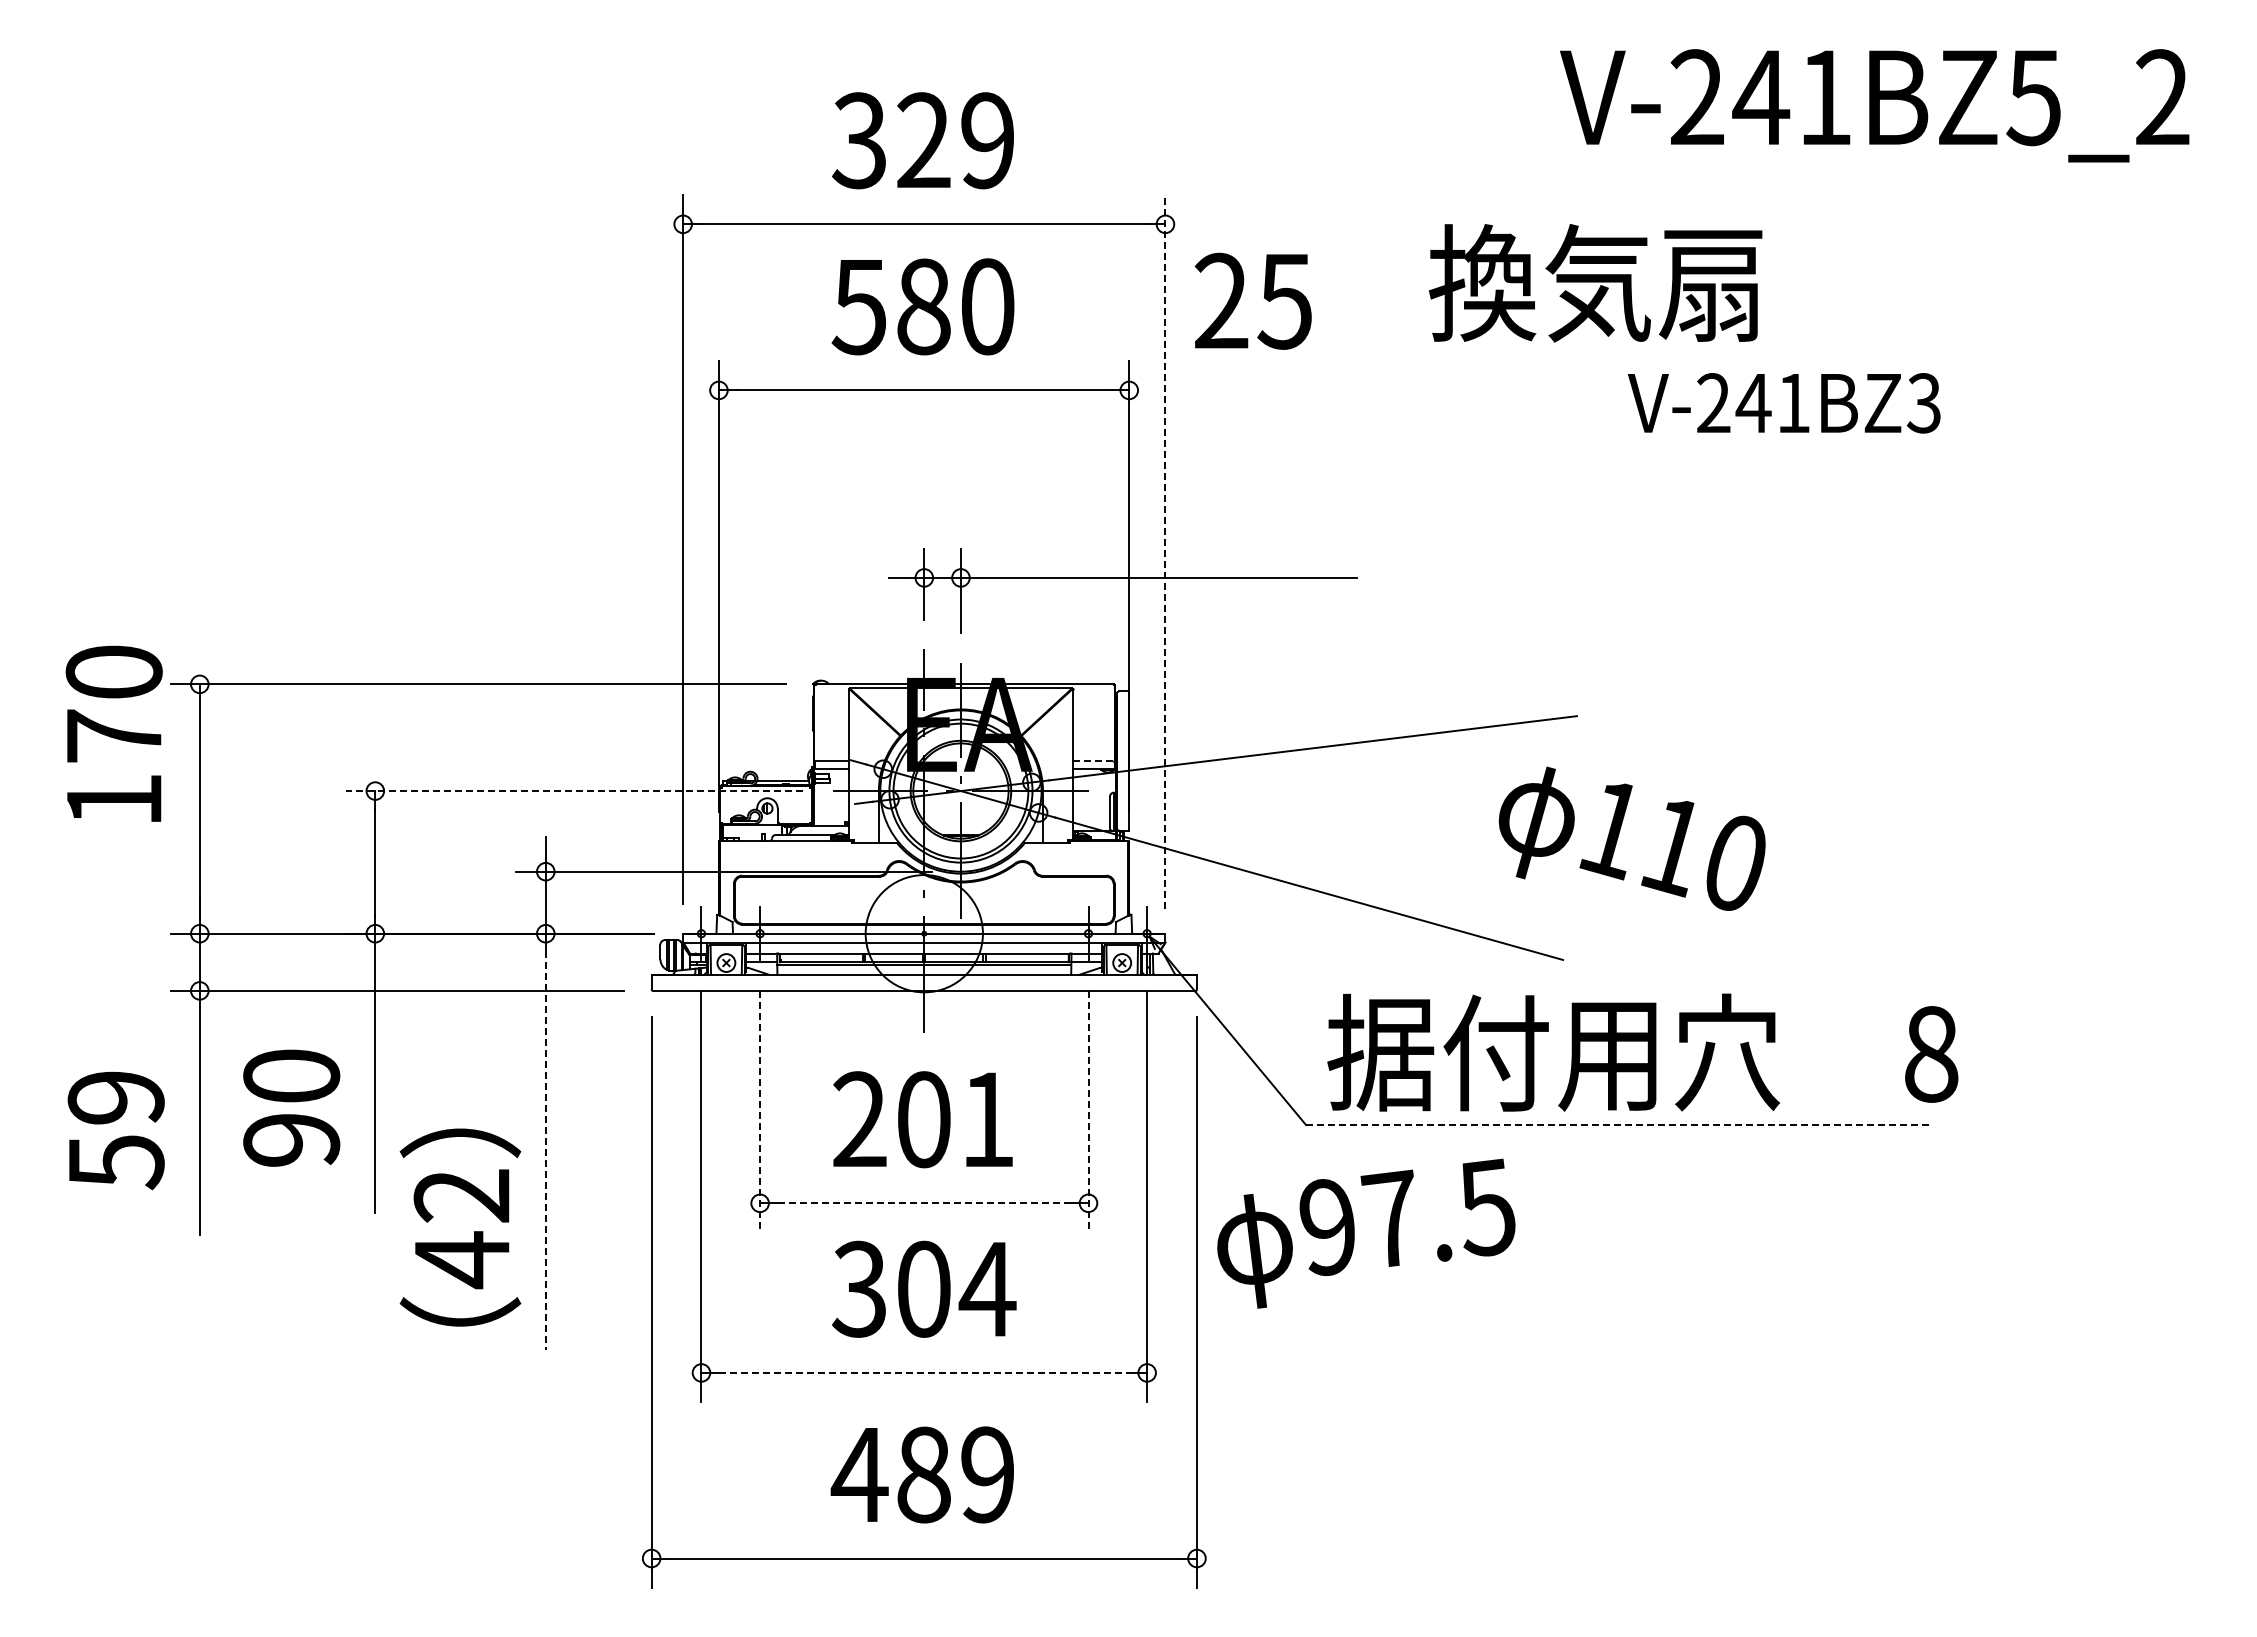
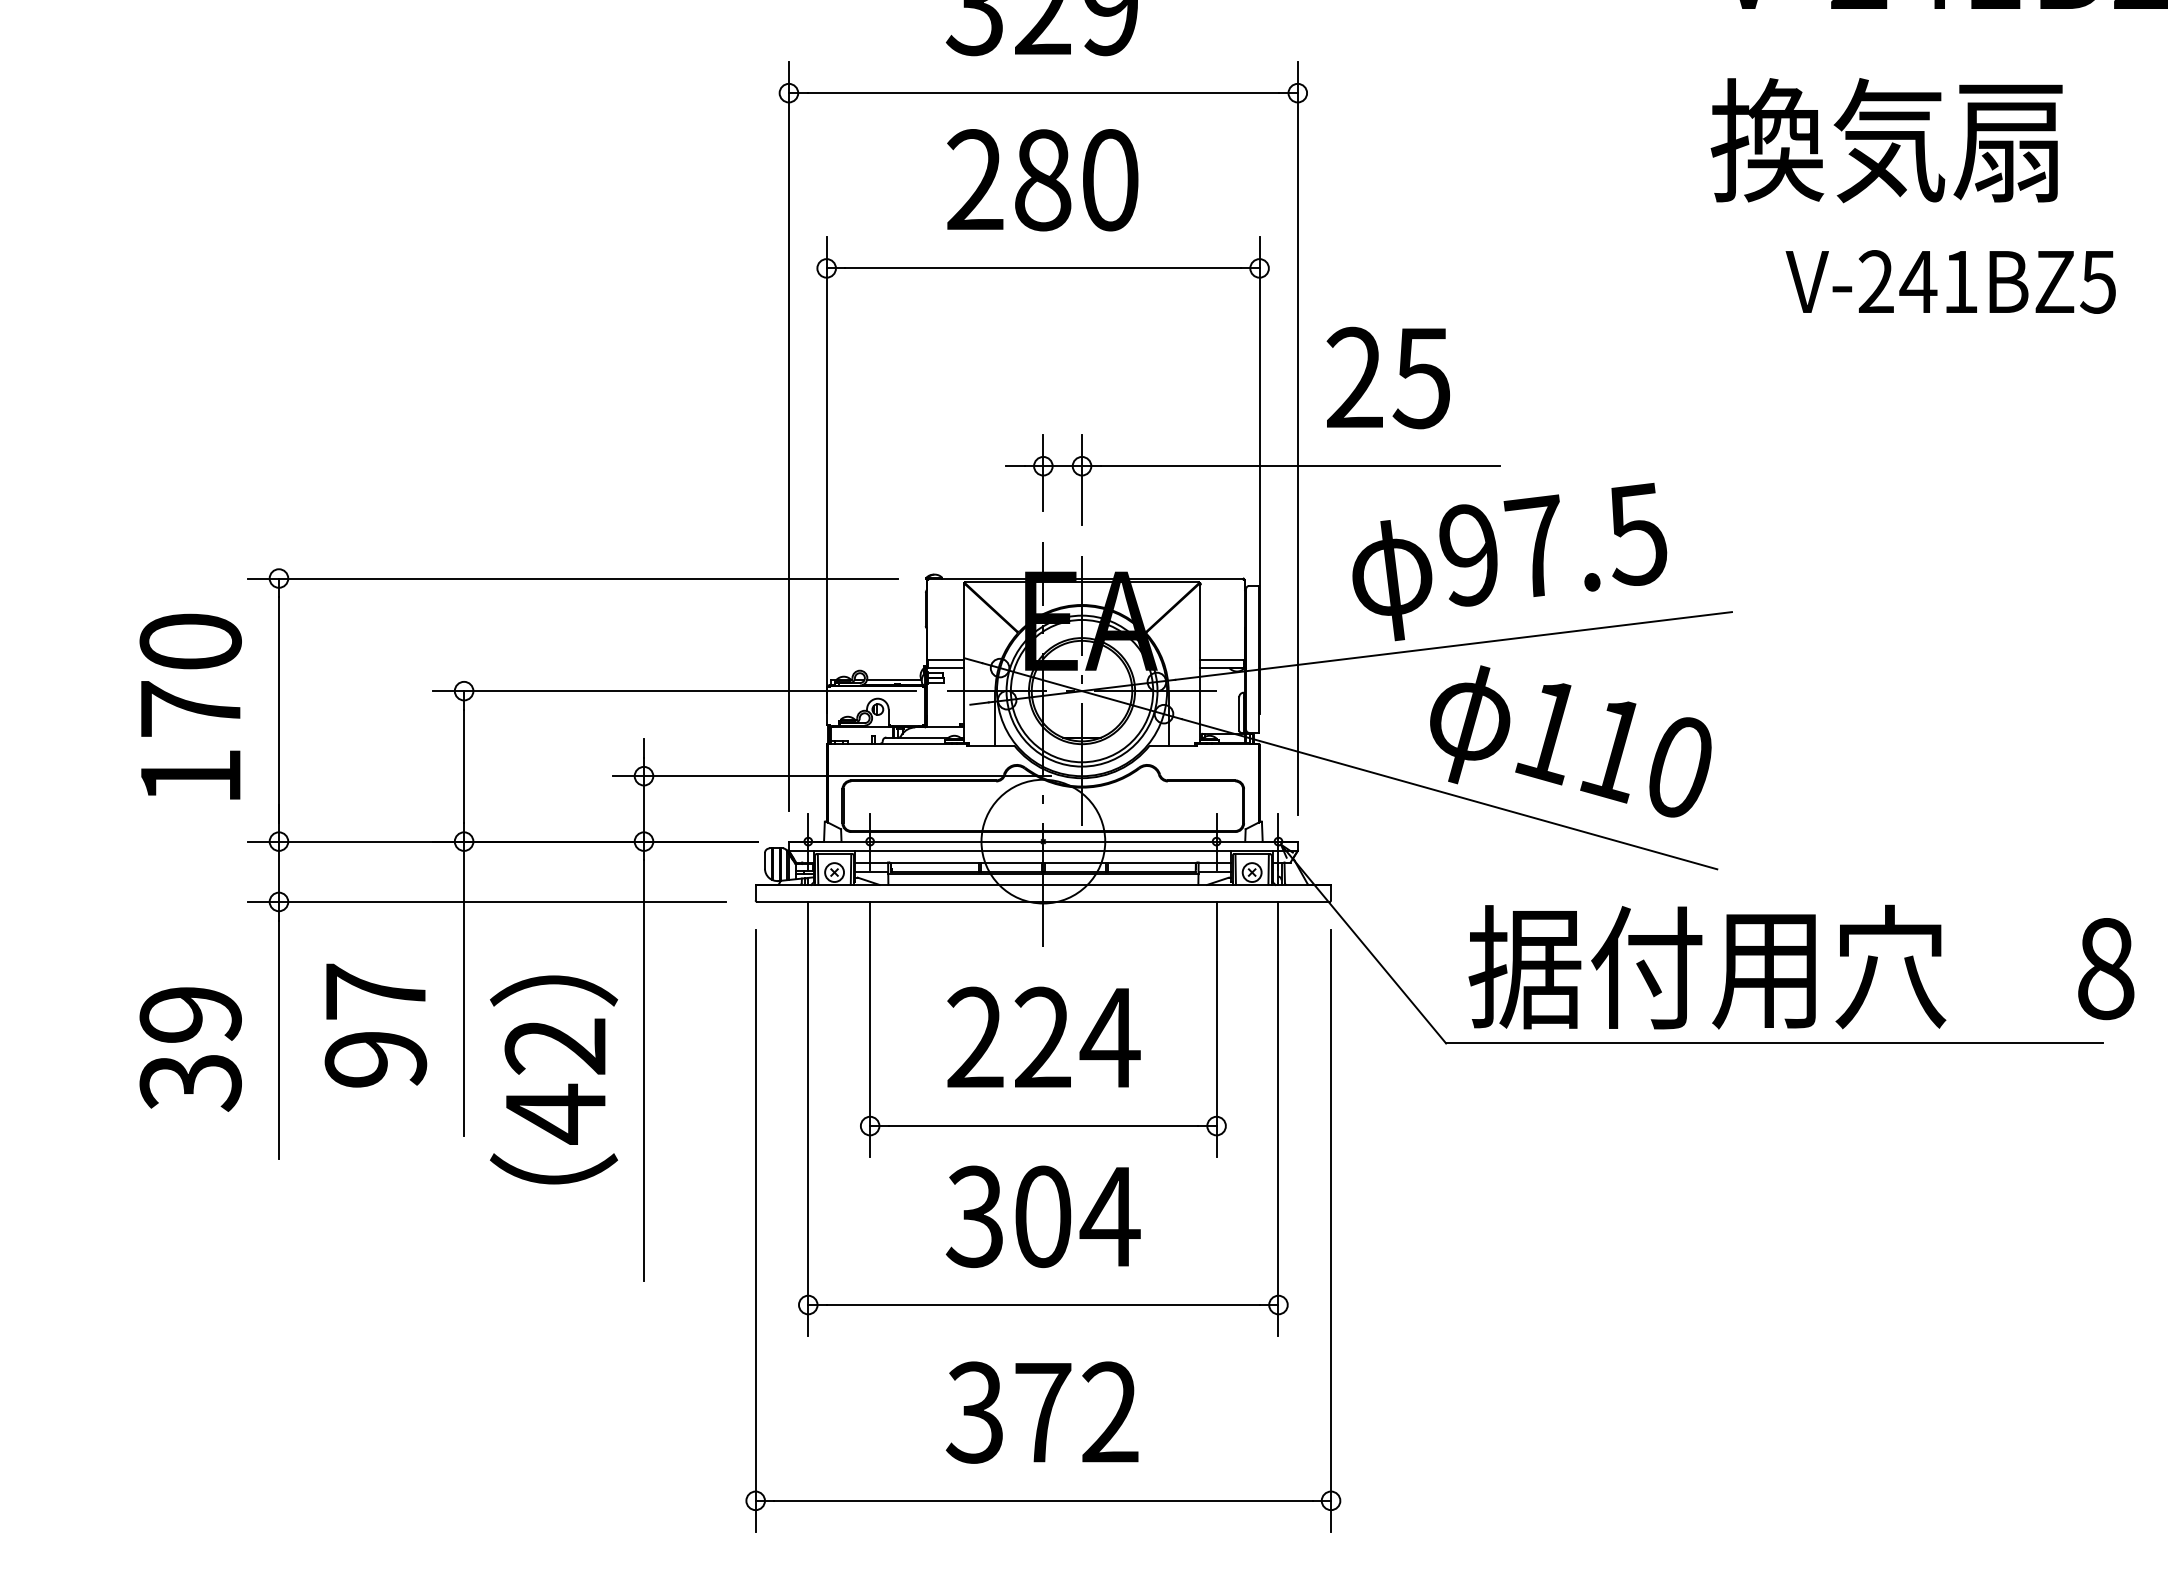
text: (1595, 283) -> (1886, 140), moved
text: (1252, 300) -> (1387, 377), moved
text: (858, 306) -> (973, 179), 580 -> 280
text: (1923, 403) -> (2097, 282), V-241BZ3 -> V-241BZ5
line: (1165, 551) -> (1297, 438), dashed -> solid
text: (113, 733) -> (189, 706), moved
line: (1093, 761) -> (1221, 659), dashed -> solid
line: (574, 791) -> (674, 691), dashed -> solid
text: (1631, 838) -> (1570, 741), moved
text: (291, 1075) -> (375, 991), 90 -> 97
line: (760, 1111) -> (870, 1029), dashed -> solid
line: (1088, 1111) -> (1216, 1029), dashed -> solid
text: (956, 1119) -> (1077, 1037), 201 -> 224
line: (1616, 1125) -> (1773, 1043), dashed -> solid
line: (545, 1151) -> (643, 1071), dashed -> solid
text: (115, 1162) -> (189, 1083), 59 -> 39
line: (924, 1203) -> (1043, 1126), dashed -> solid
text: (460, 1227) -> (554, 1079), moved
text: (1366, 1233) -> (1509, 561), moved
line: (924, 1372) -> (1043, 1304), dashed -> solid
text: (922, 1474) -> (1041, 1412), 489 -> 372

